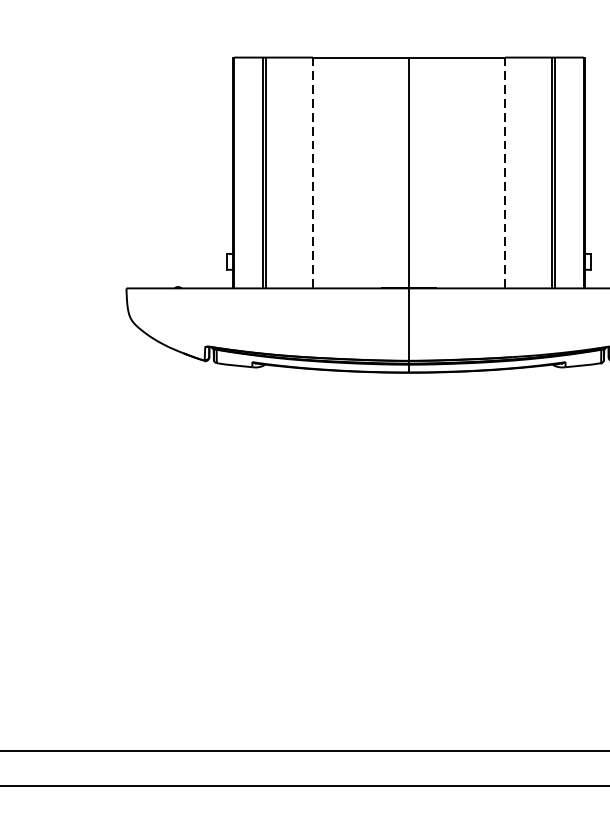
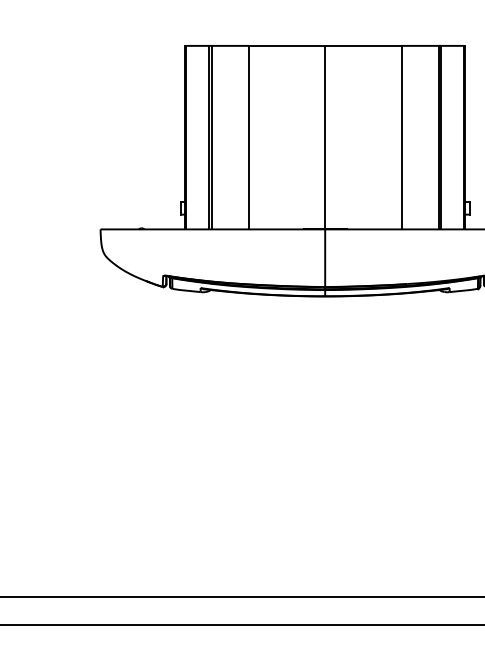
line: (312, 172) -> (248, 137), dashed -> solid
line: (504, 172) -> (401, 137), dashed -> solid

